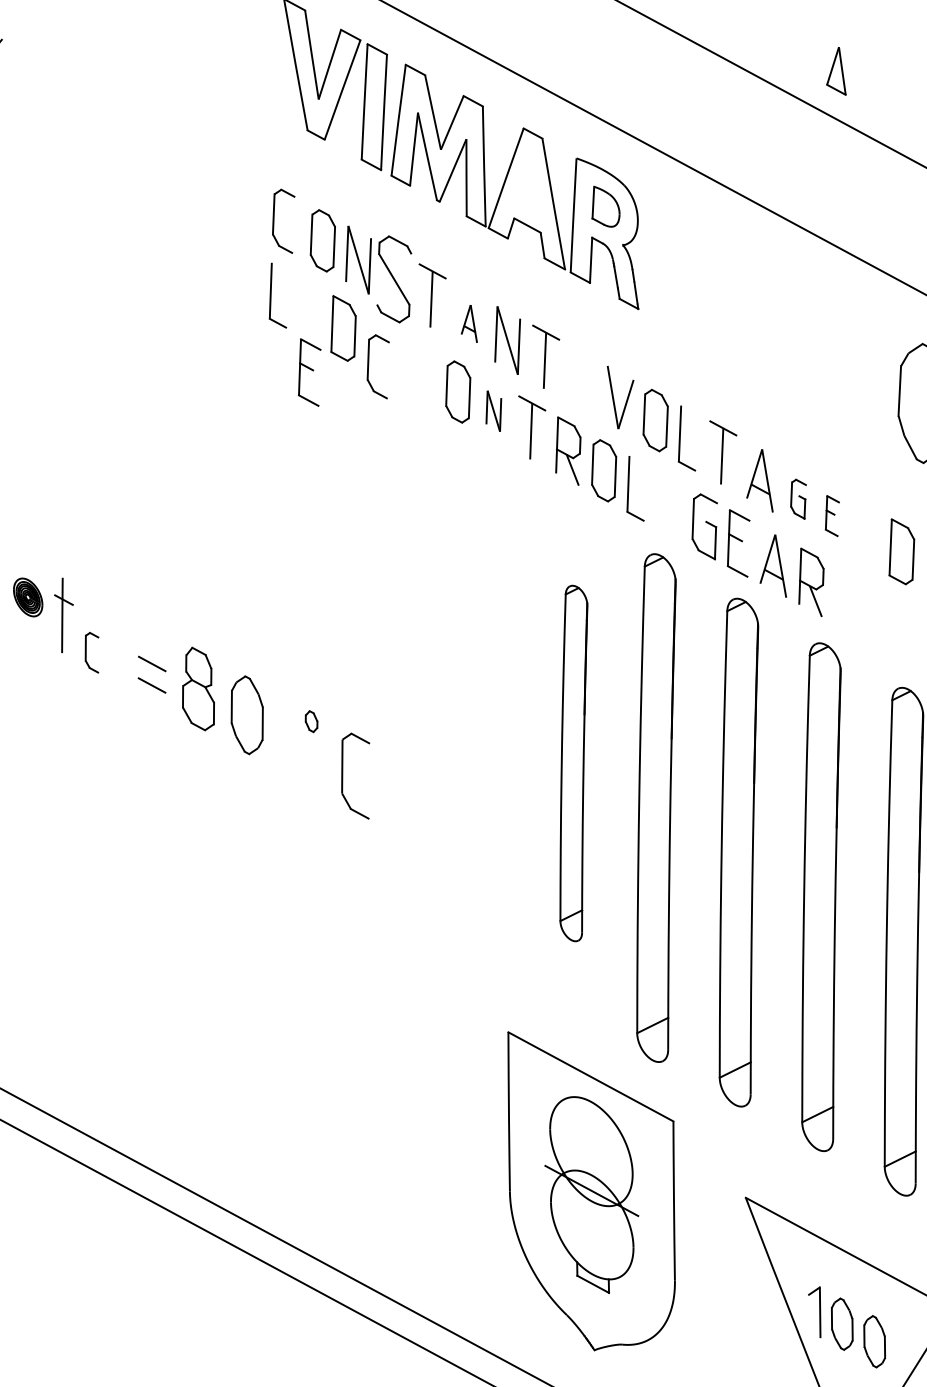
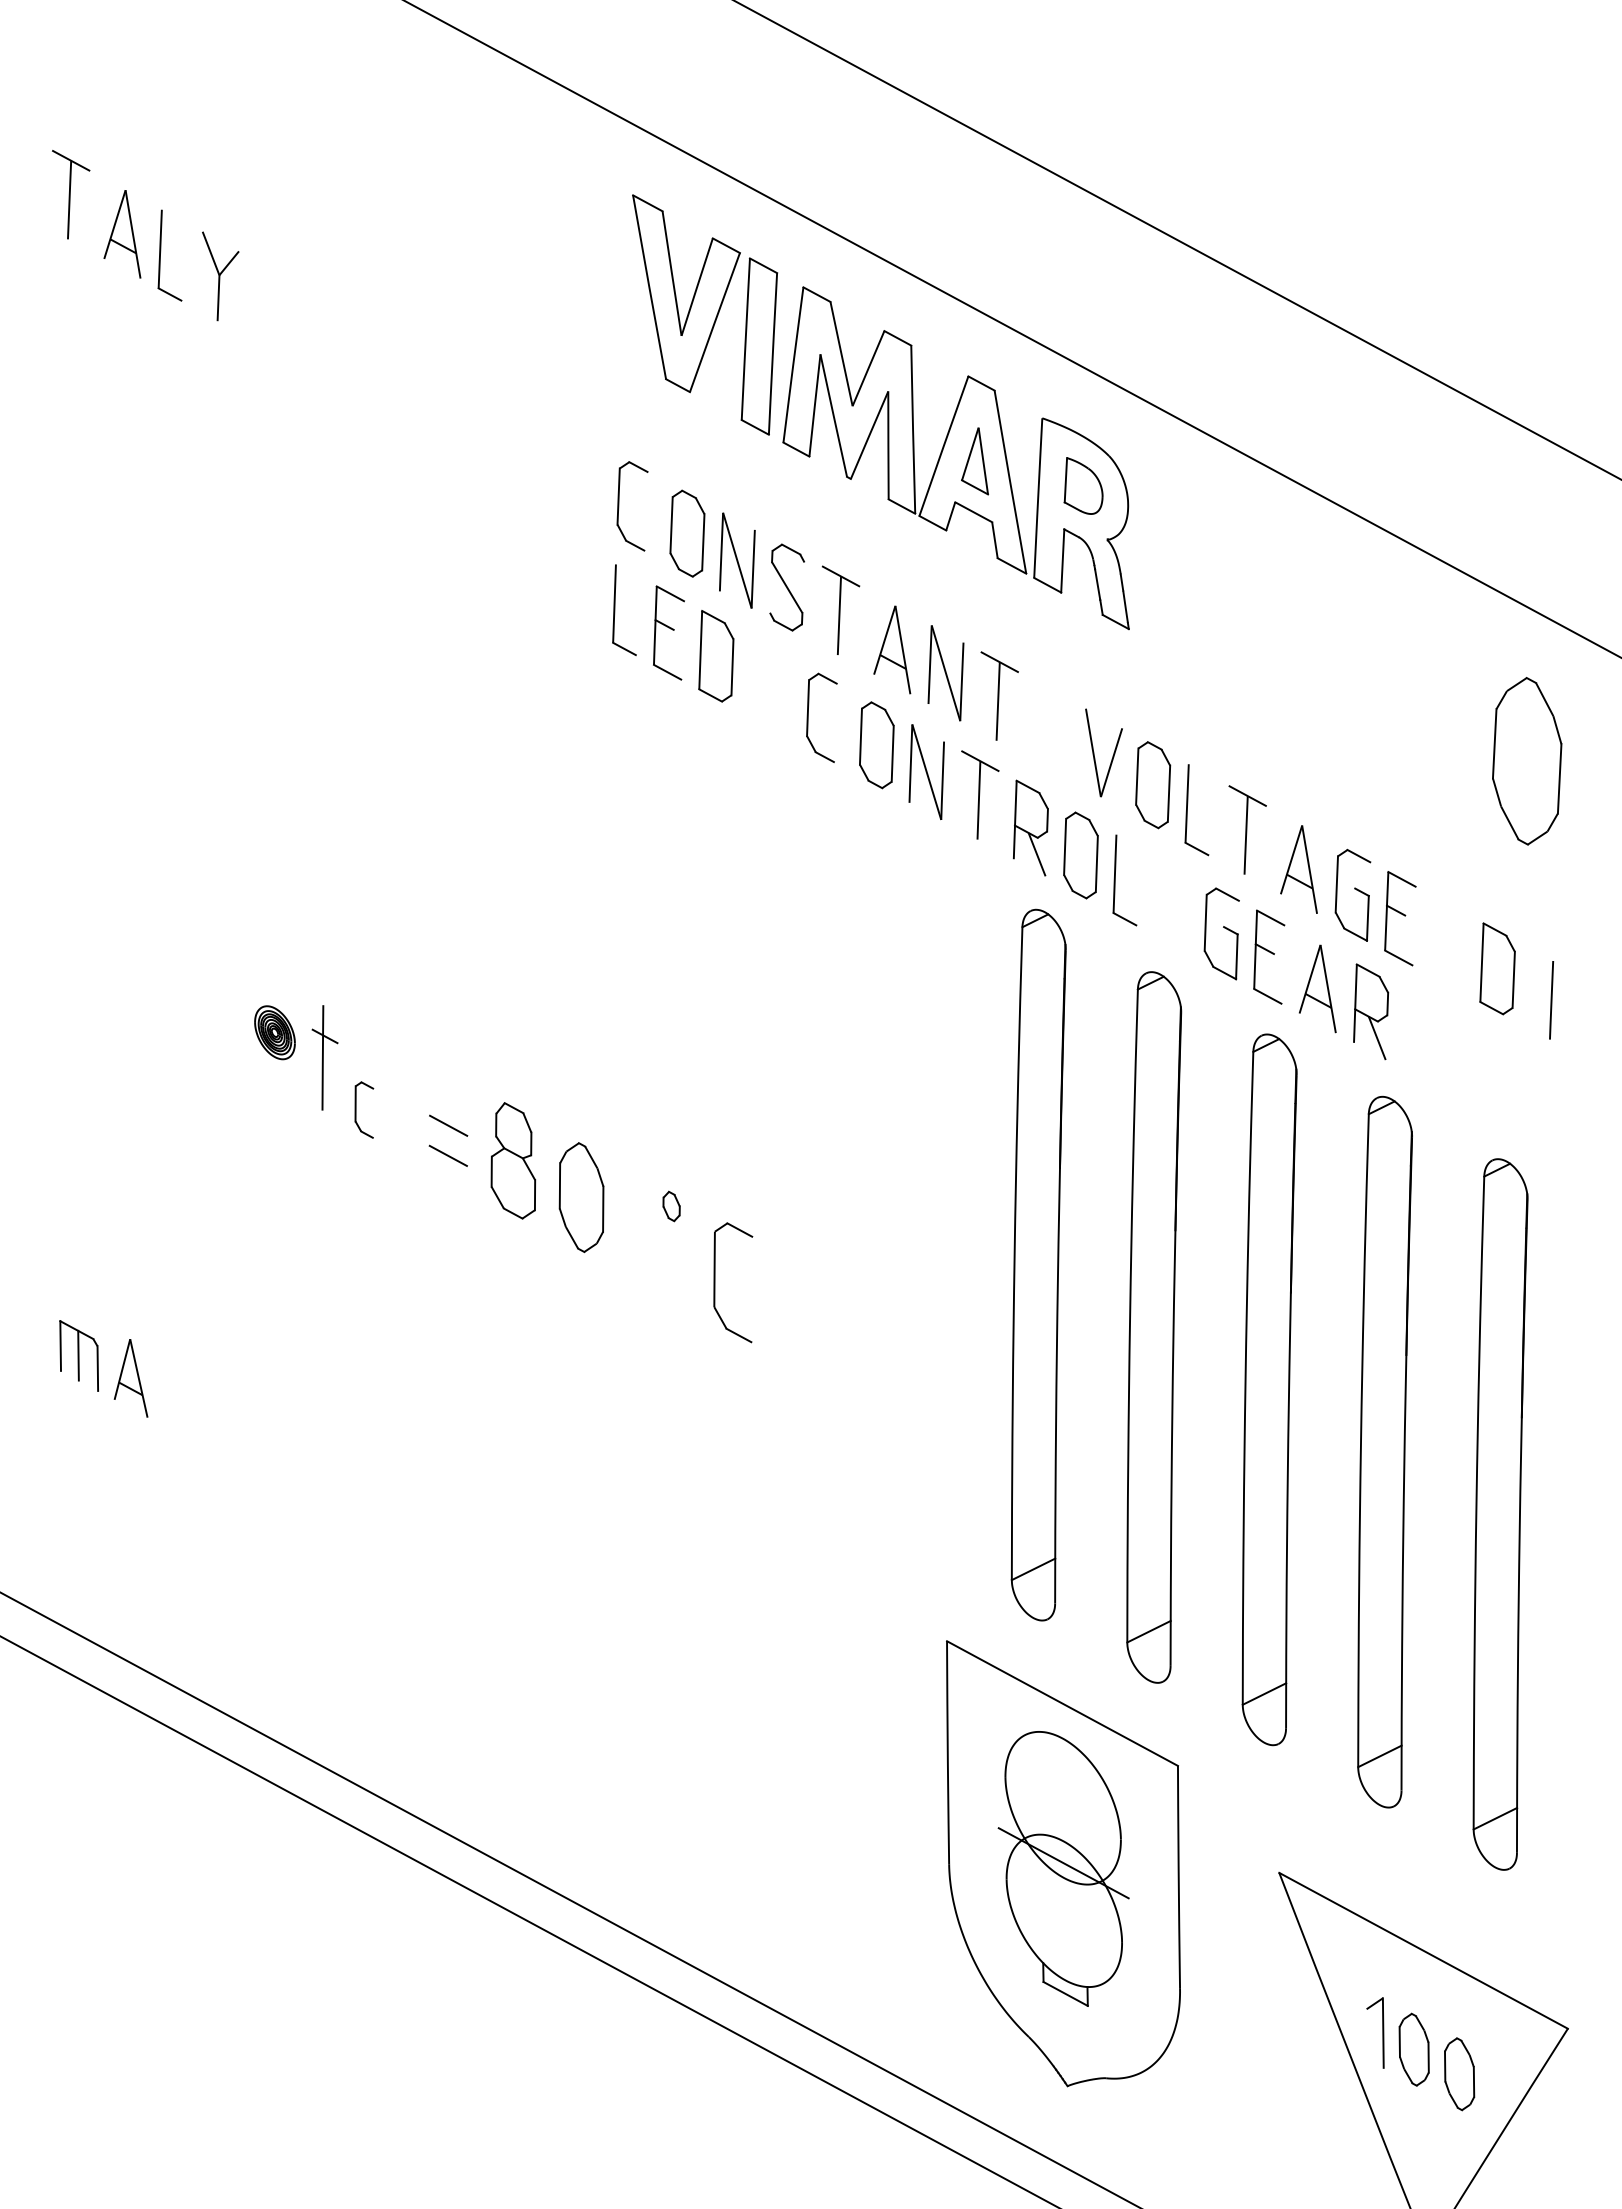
part: (836, 71) -> (974, 461), moved
part: (393, 279) -> (786, 587), size x0.71
part: (469, 323) -> (892, 649), size x1.67
part: (368, 366) -> (808, 717), moved
part: (309, 372) -> (668, 632), moved
part: (493, 410) -> (926, 771), size x1.67
part: (798, 498) -> (1352, 894), size x1.67
part: (832, 515) -> (1400, 918), size x1.67
part: (573, 763) -> (1038, 1264), size x1.43

